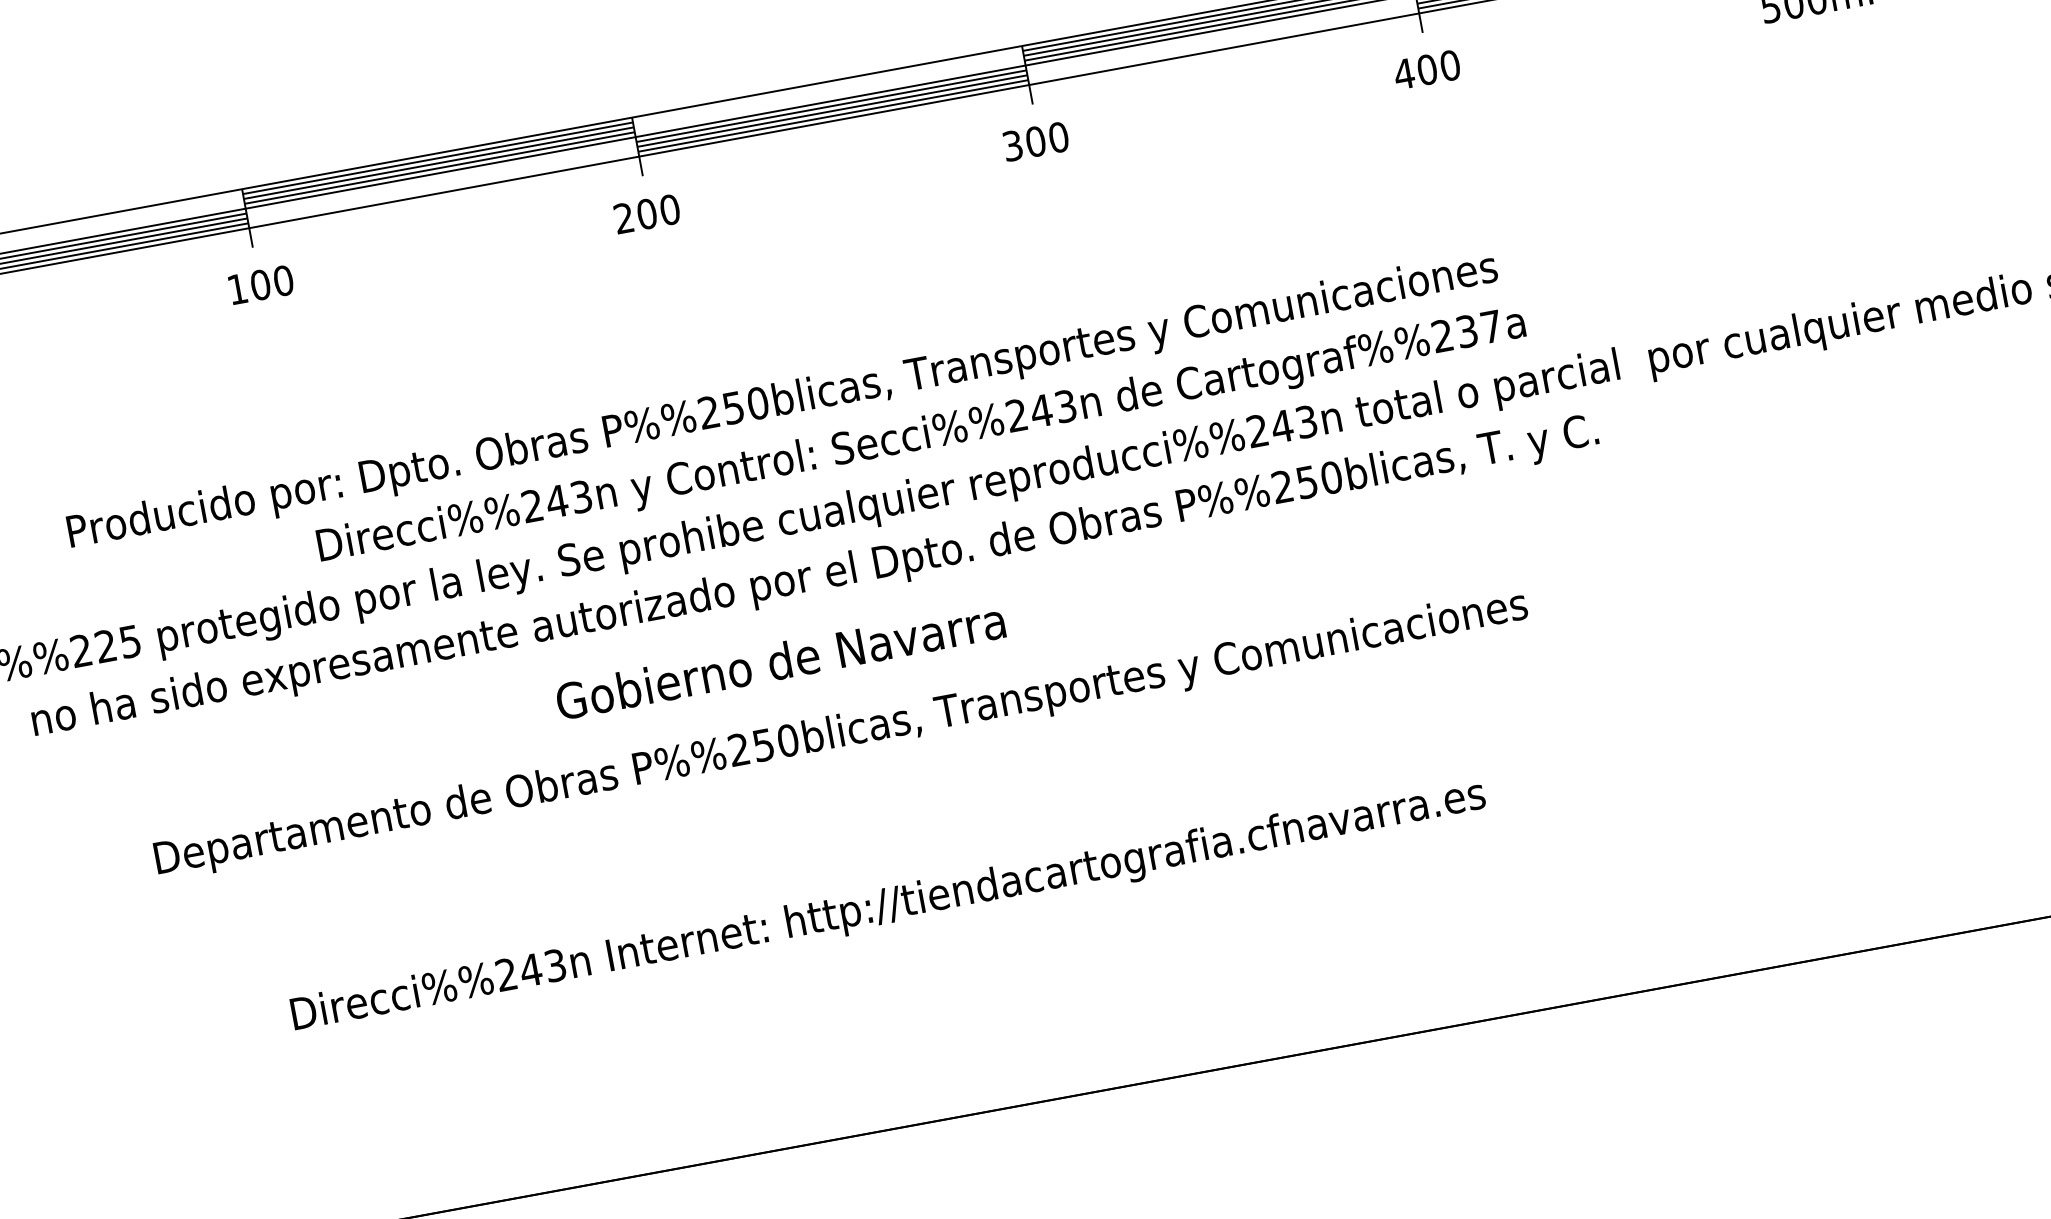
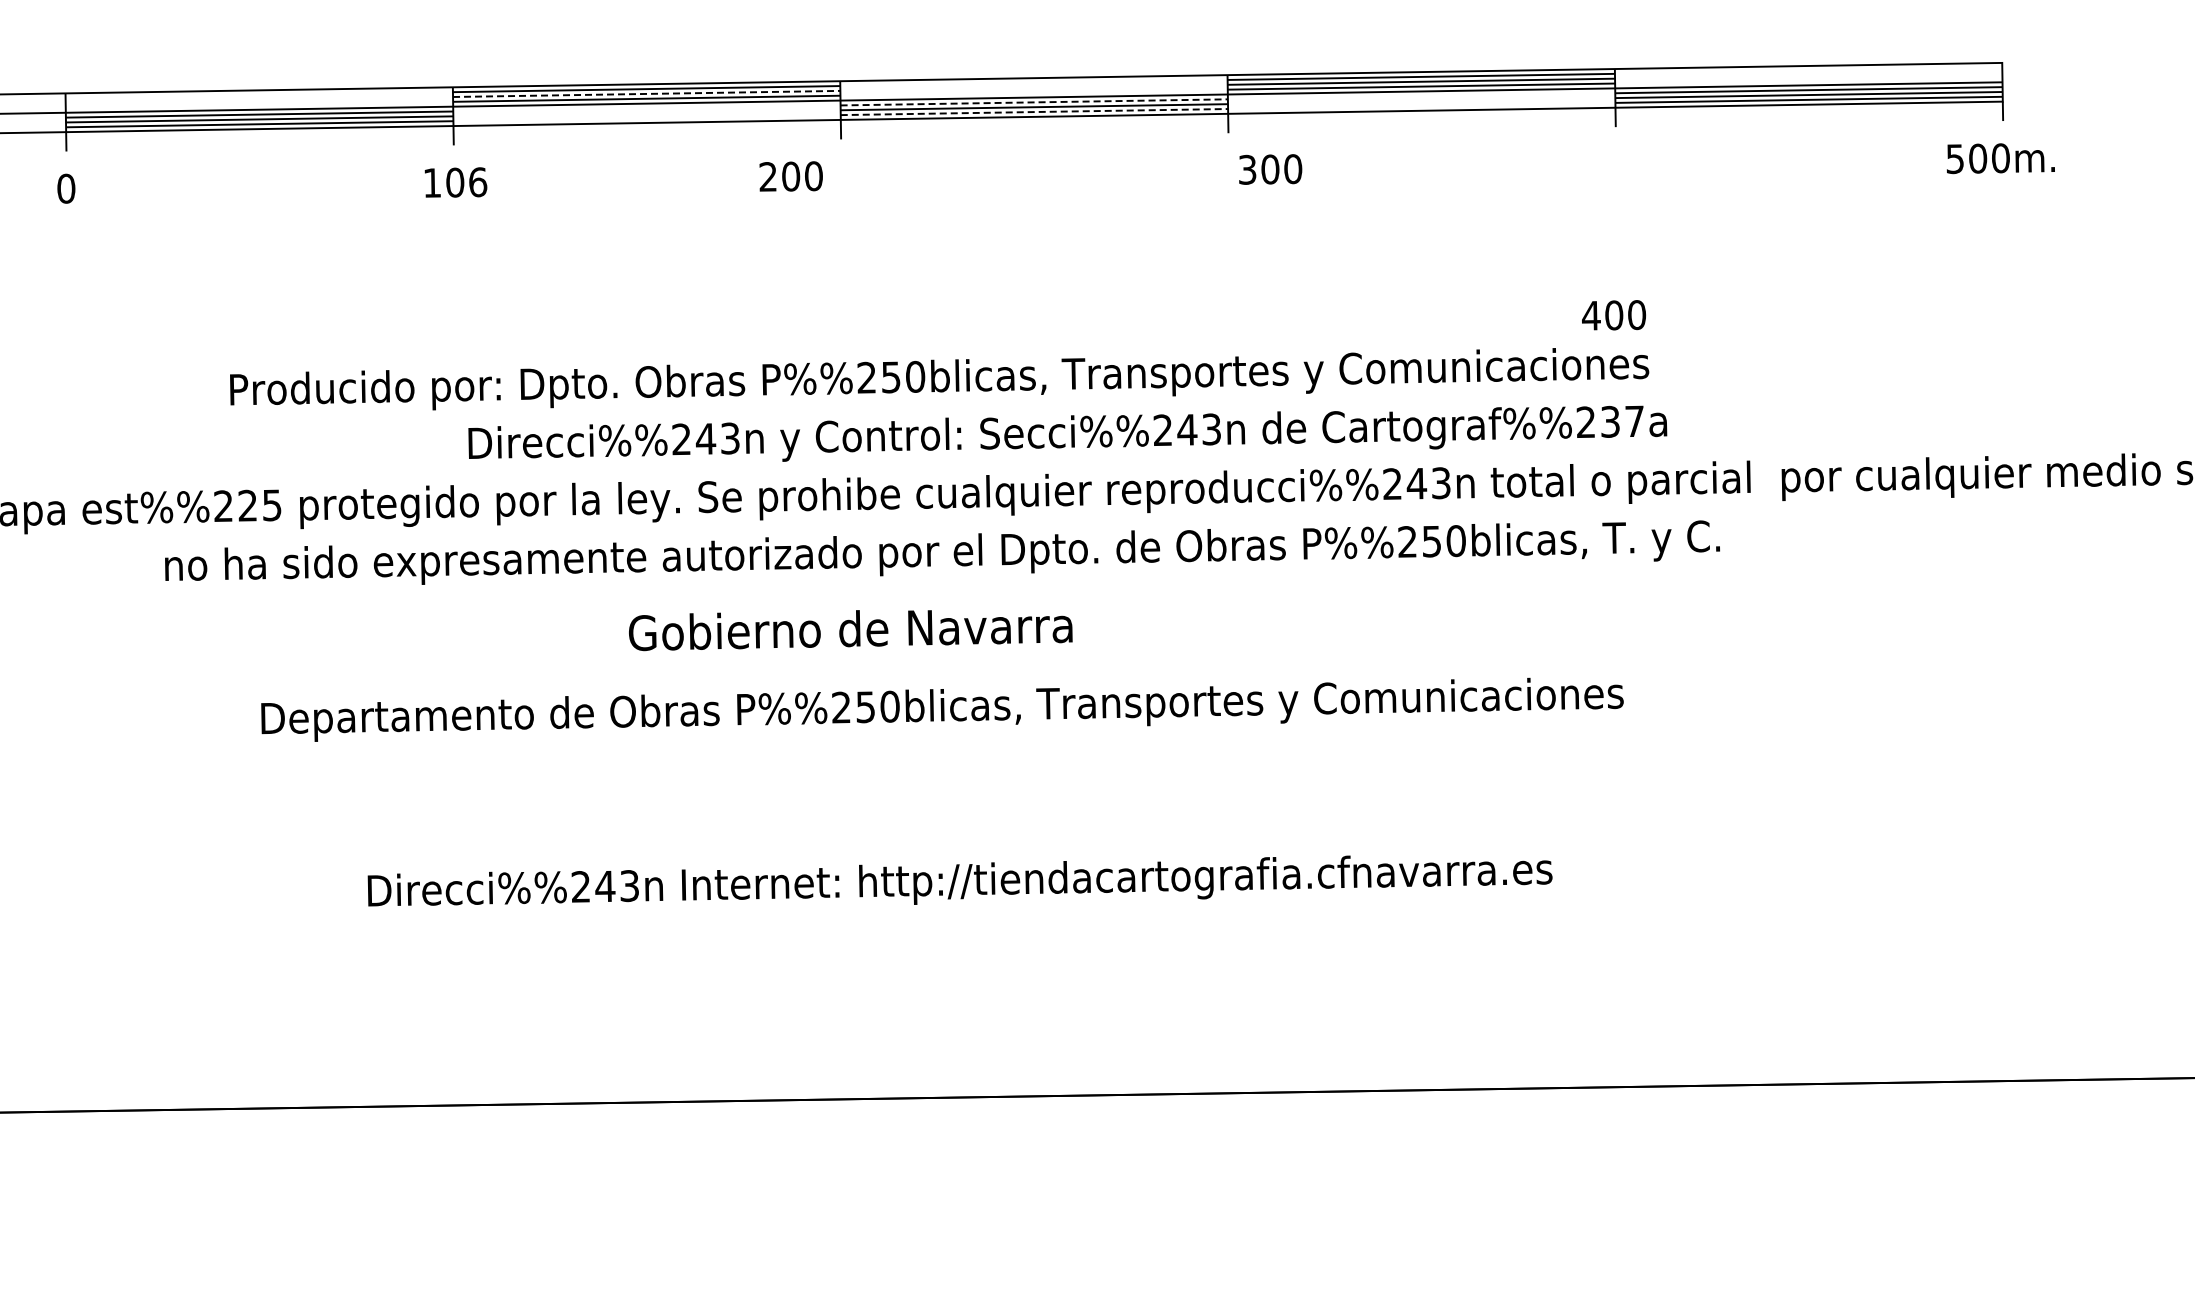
text: (1426, 70) -> (1613, 315), moved
line: (831, 106) -> (1034, 102), solid -> dashed
line: (833, 116) -> (1034, 112), solid -> dashed
text: (1035, 141) -> (1270, 169), moved
line: (438, 162) -> (646, 93), solid -> dashed
text: (646, 214) -> (790, 176), moved
text: (284, 280) -> (478, 182), 100 -> 106
text: (780, 662) -> (850, 630), moved

